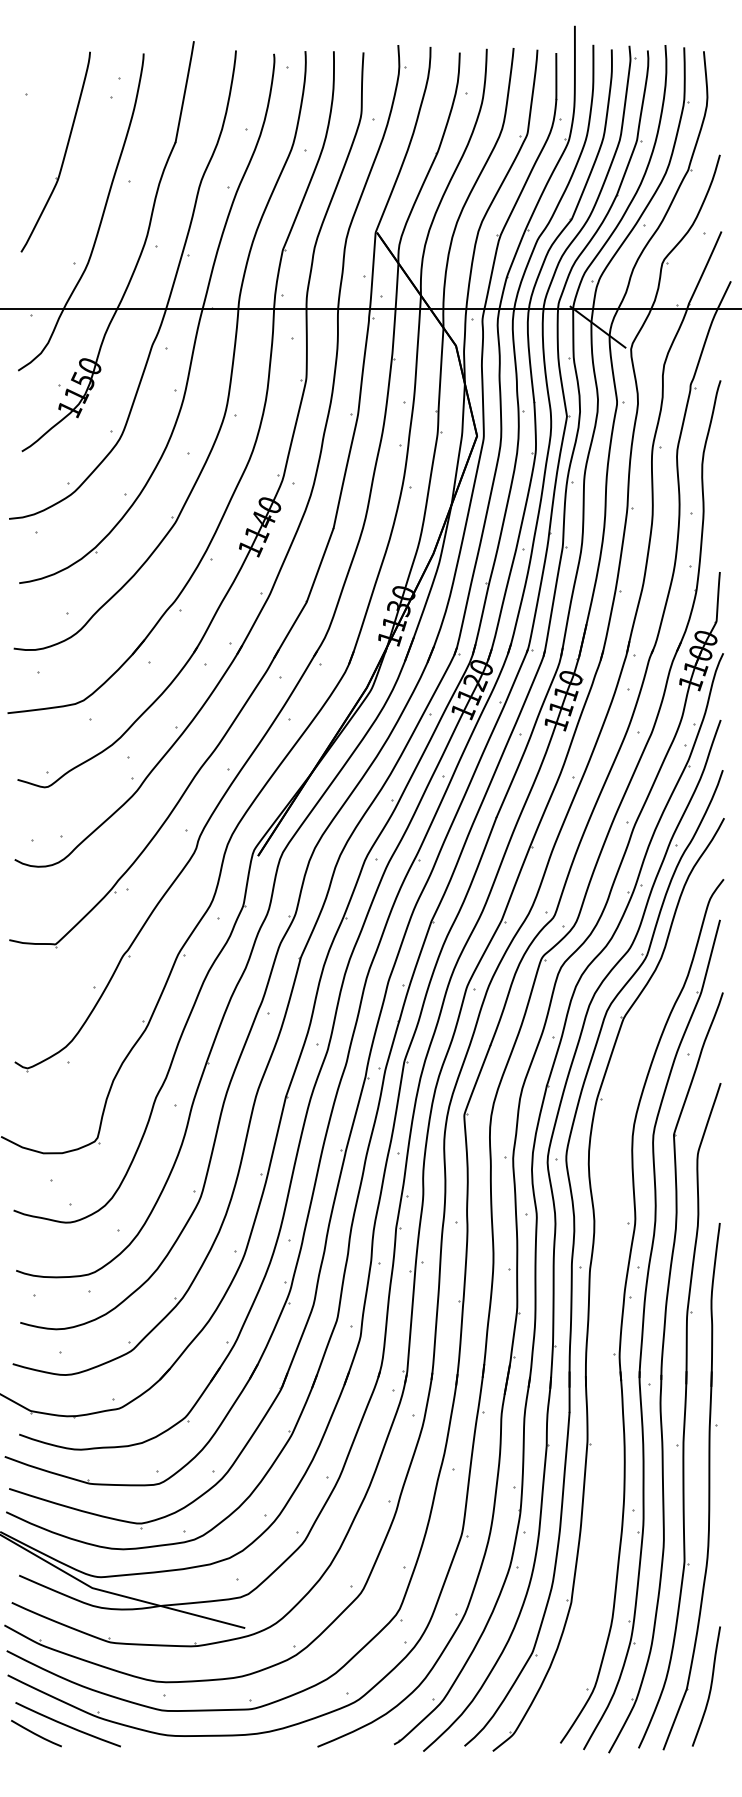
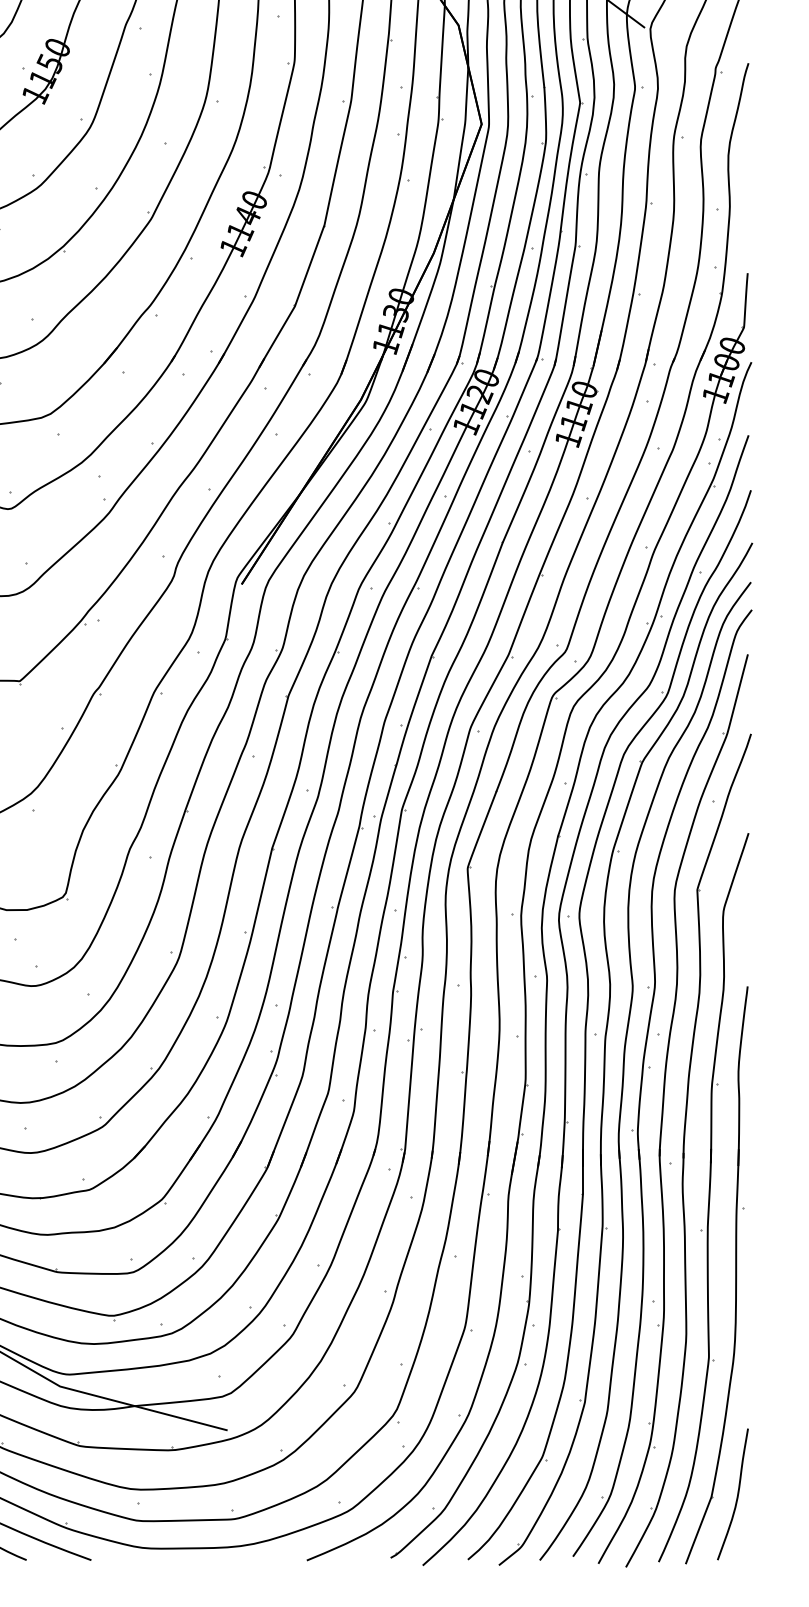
part: (607, 1300) -> (624, 1071), added

